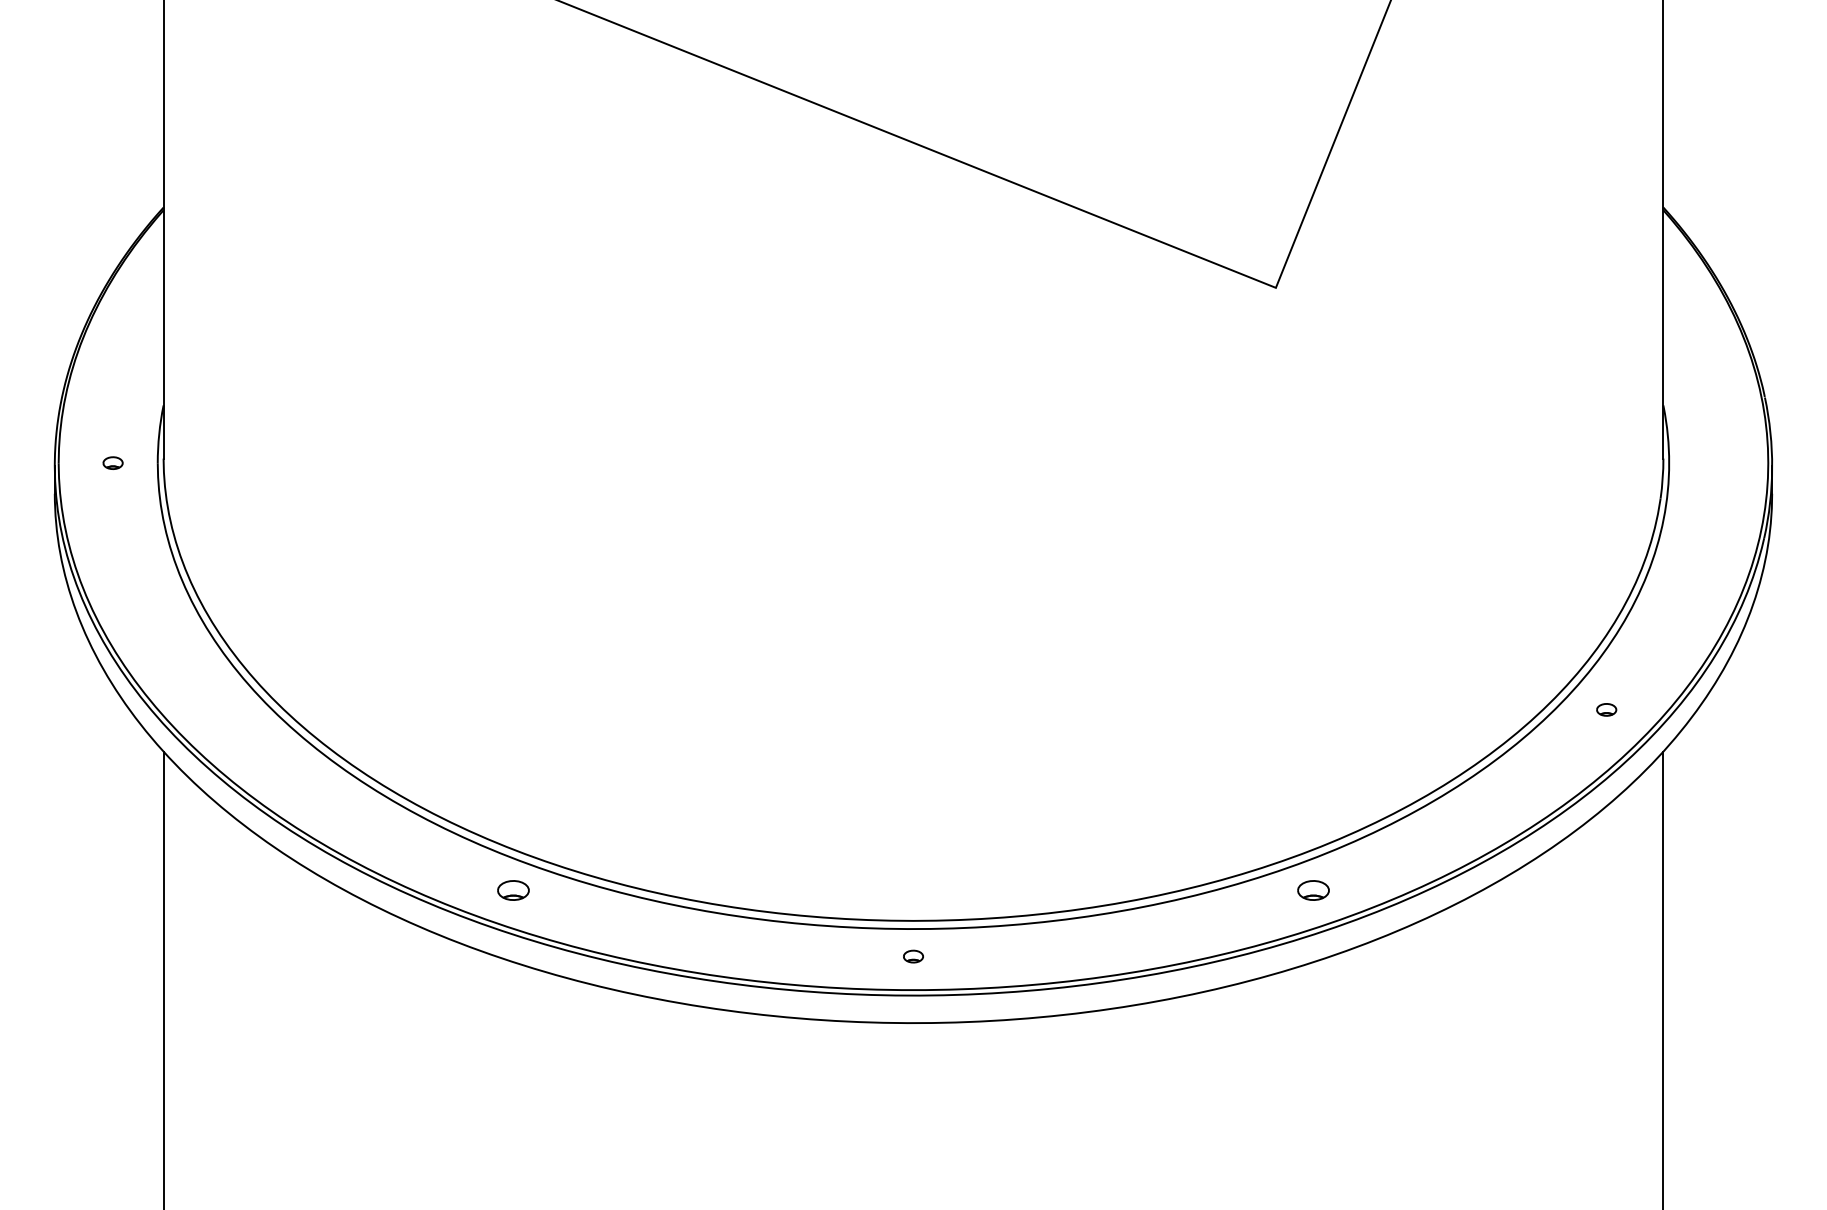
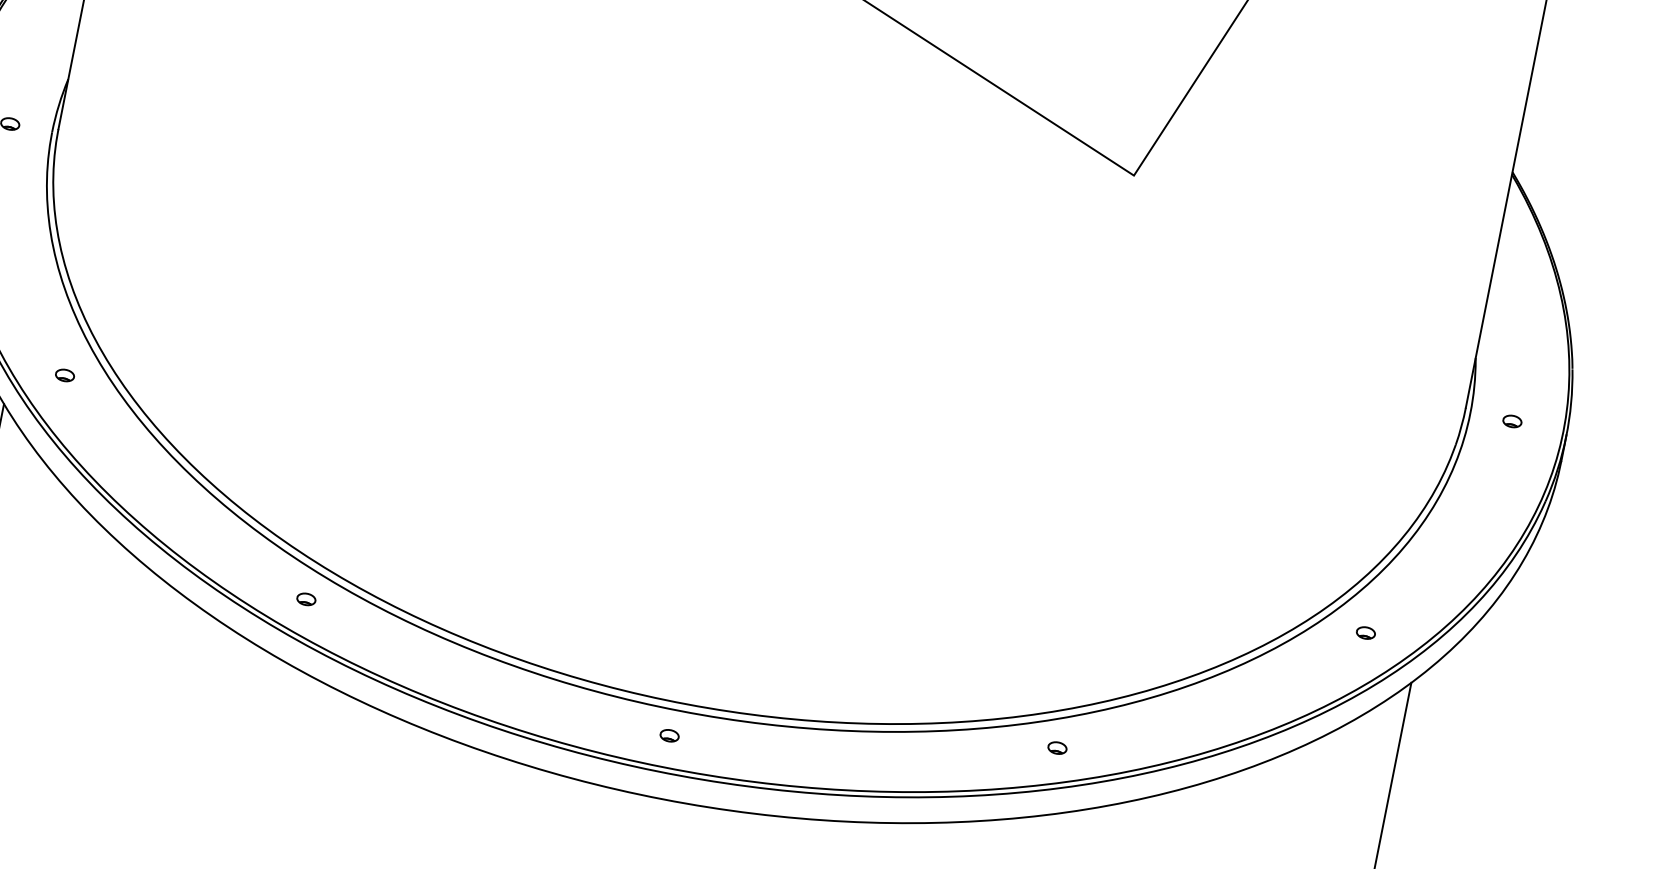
part: (1713, 462) -> (1512, 420), added
part: (219, 709) -> (64, 374), added
part: (512, 890) -> (305, 599), size x0.62
part: (1313, 890) -> (1057, 748), size x0.62

